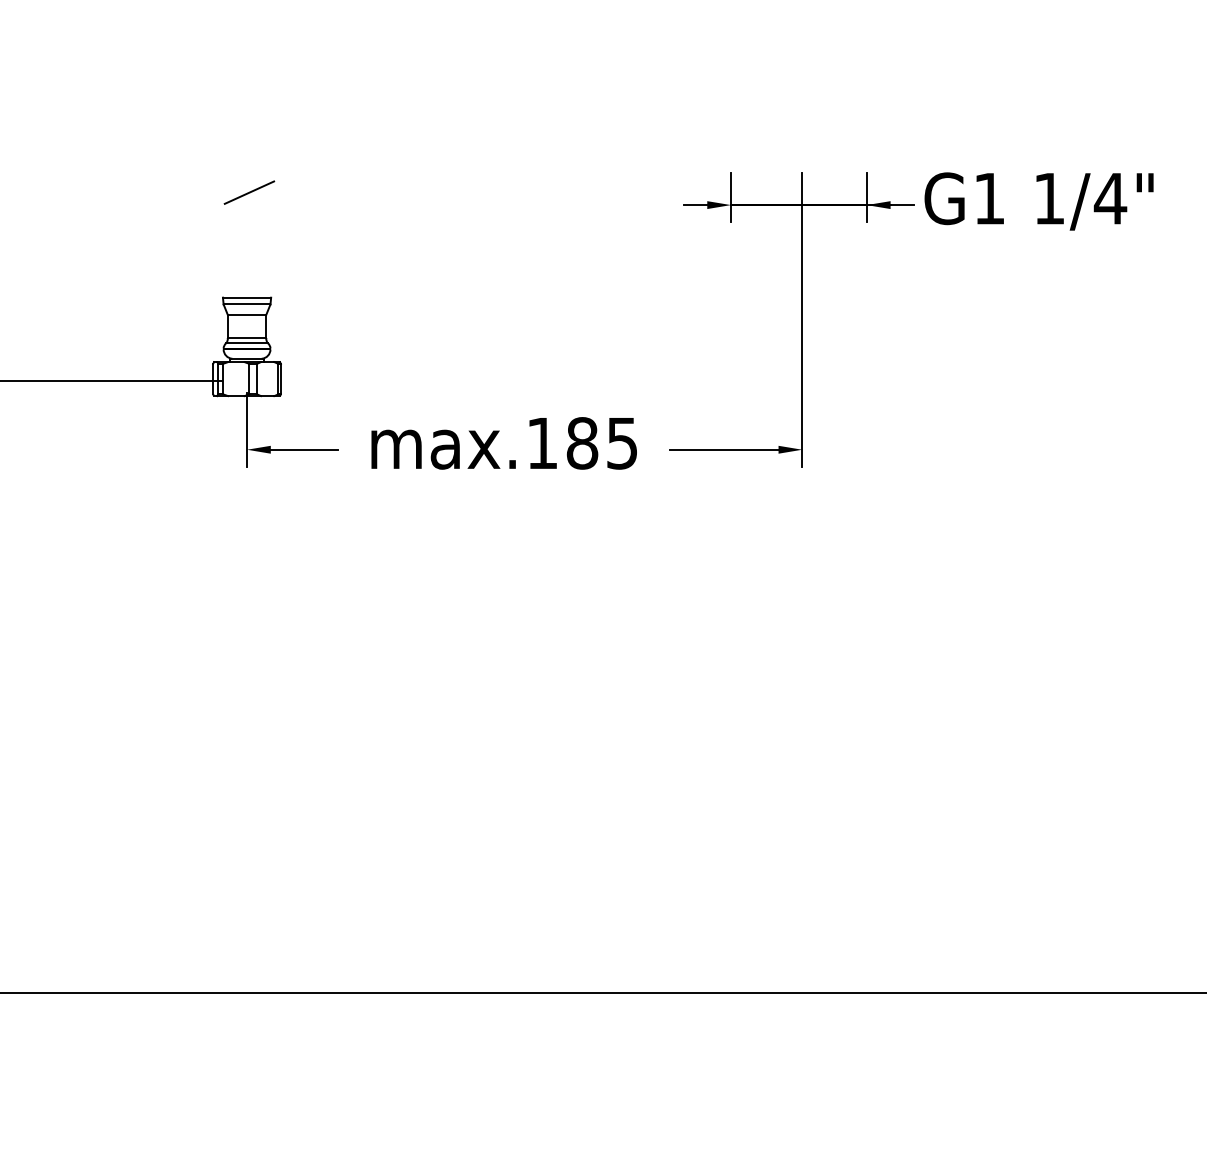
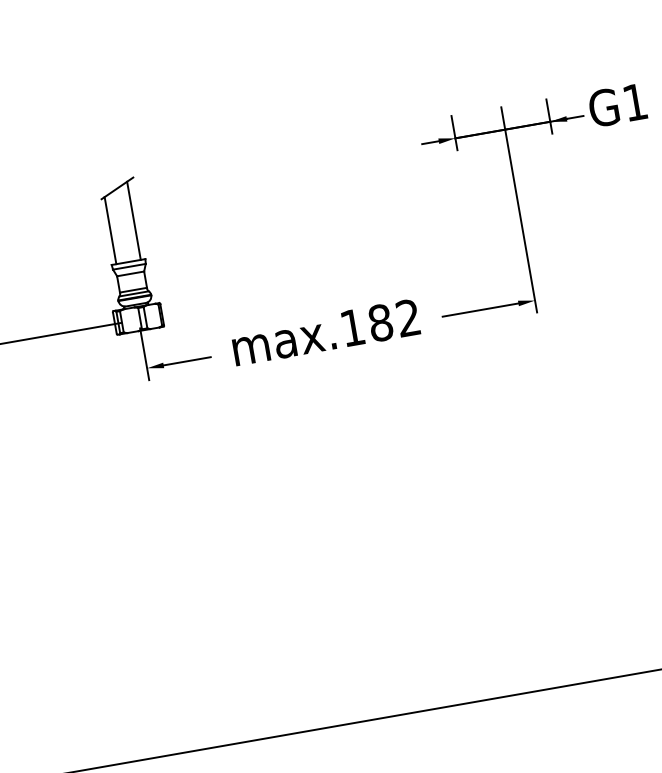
line: (264, 241) -> (133, 220), added
line: (229, 249) -> (110, 230), added
text: (621, 443) -> (407, 318), max.185 -> max.182

